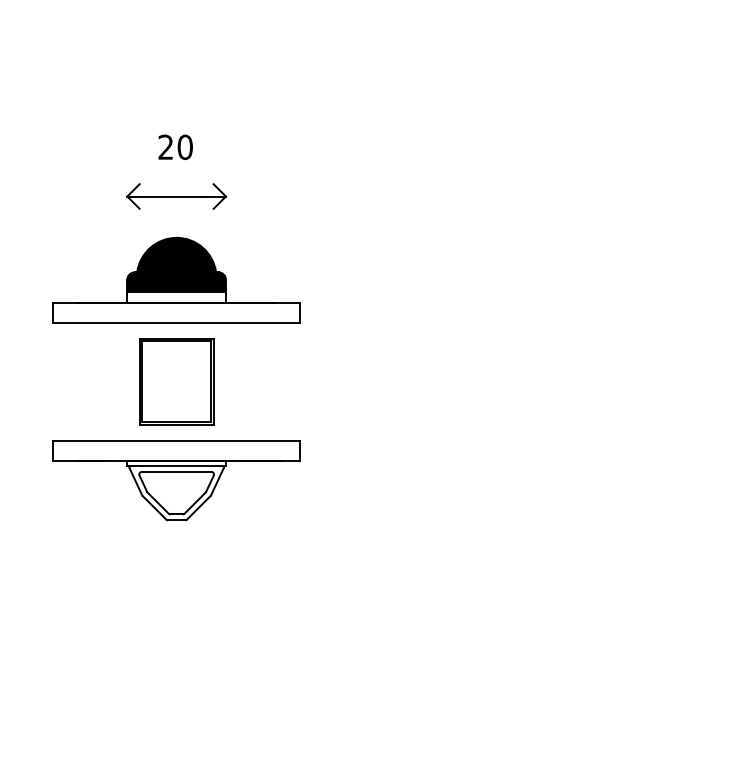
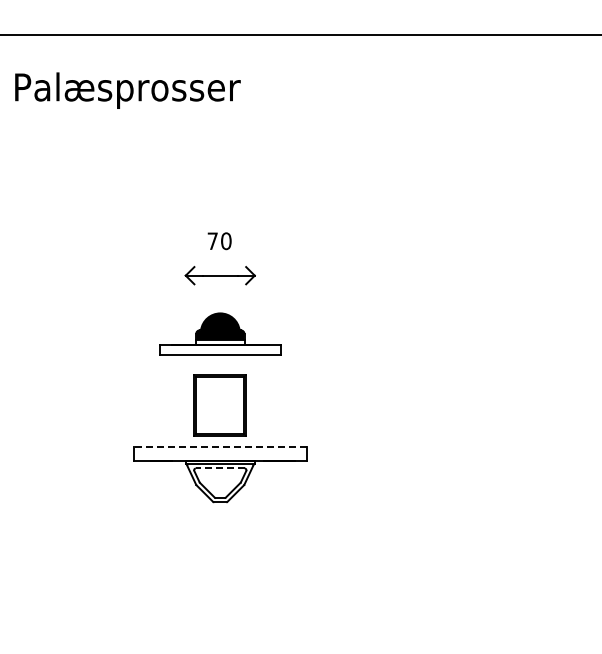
text: (165, 146) -> (212, 240), 20 -> 70
part: (176, 279) -> (220, 333), size x0.7
line: (175, 440) -> (219, 446), solid -> dashed
line: (175, 472) -> (219, 468), solid -> dashed

